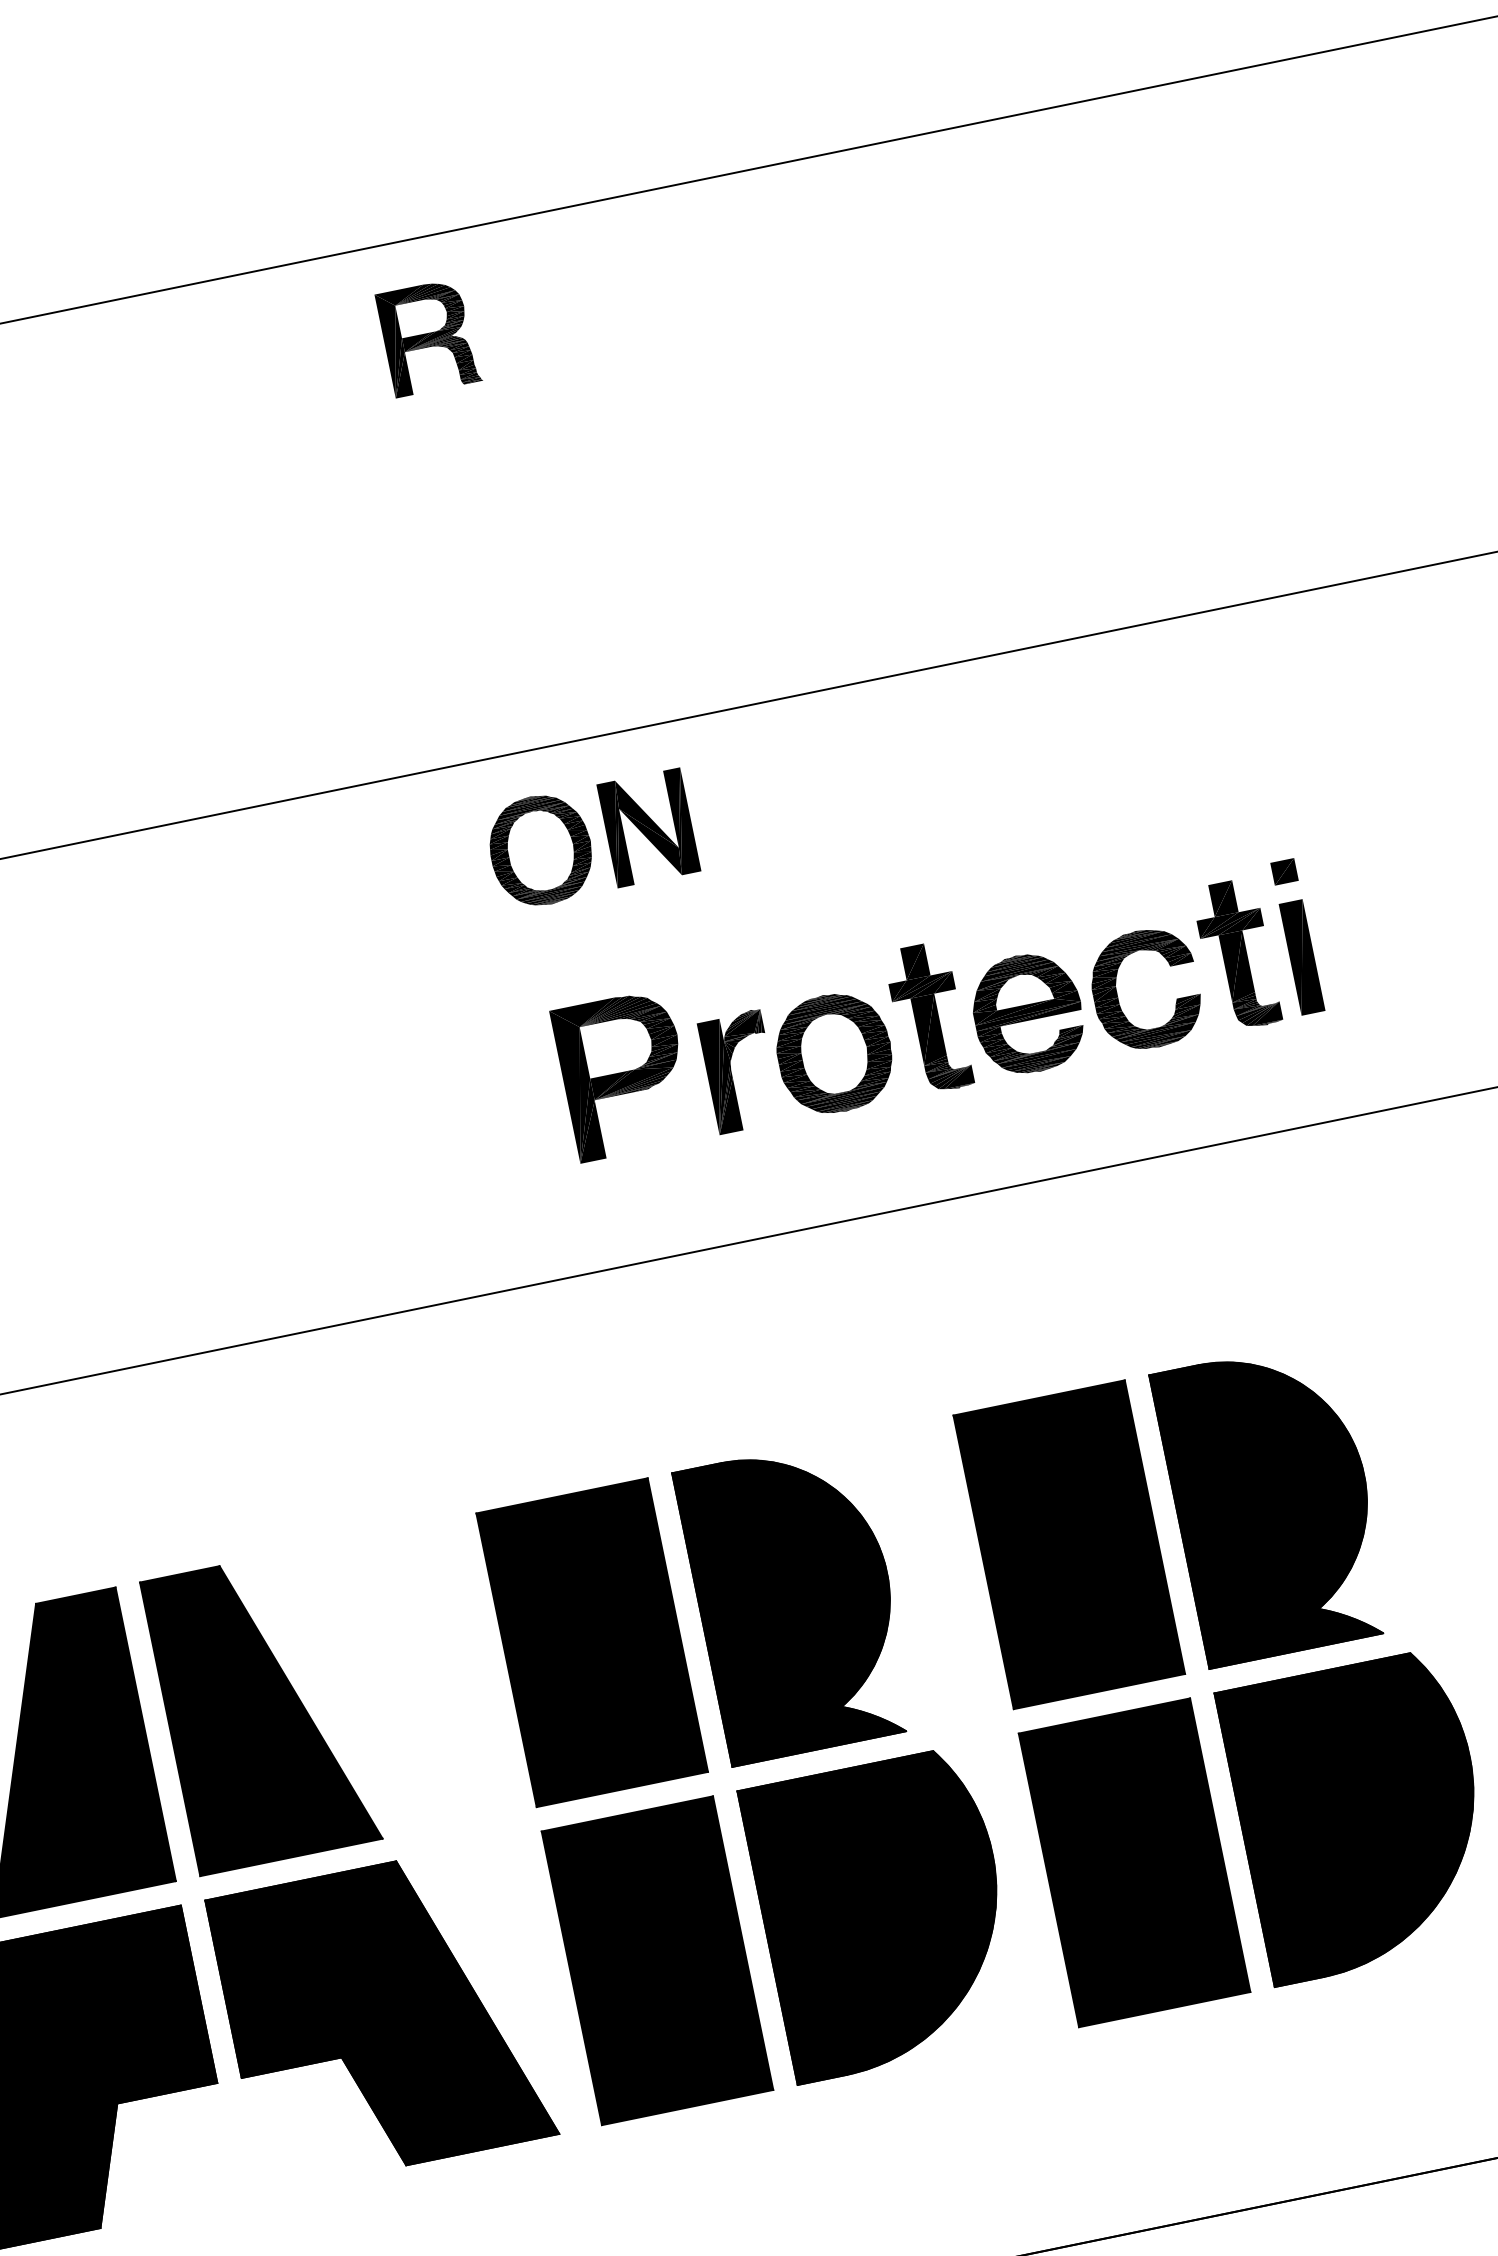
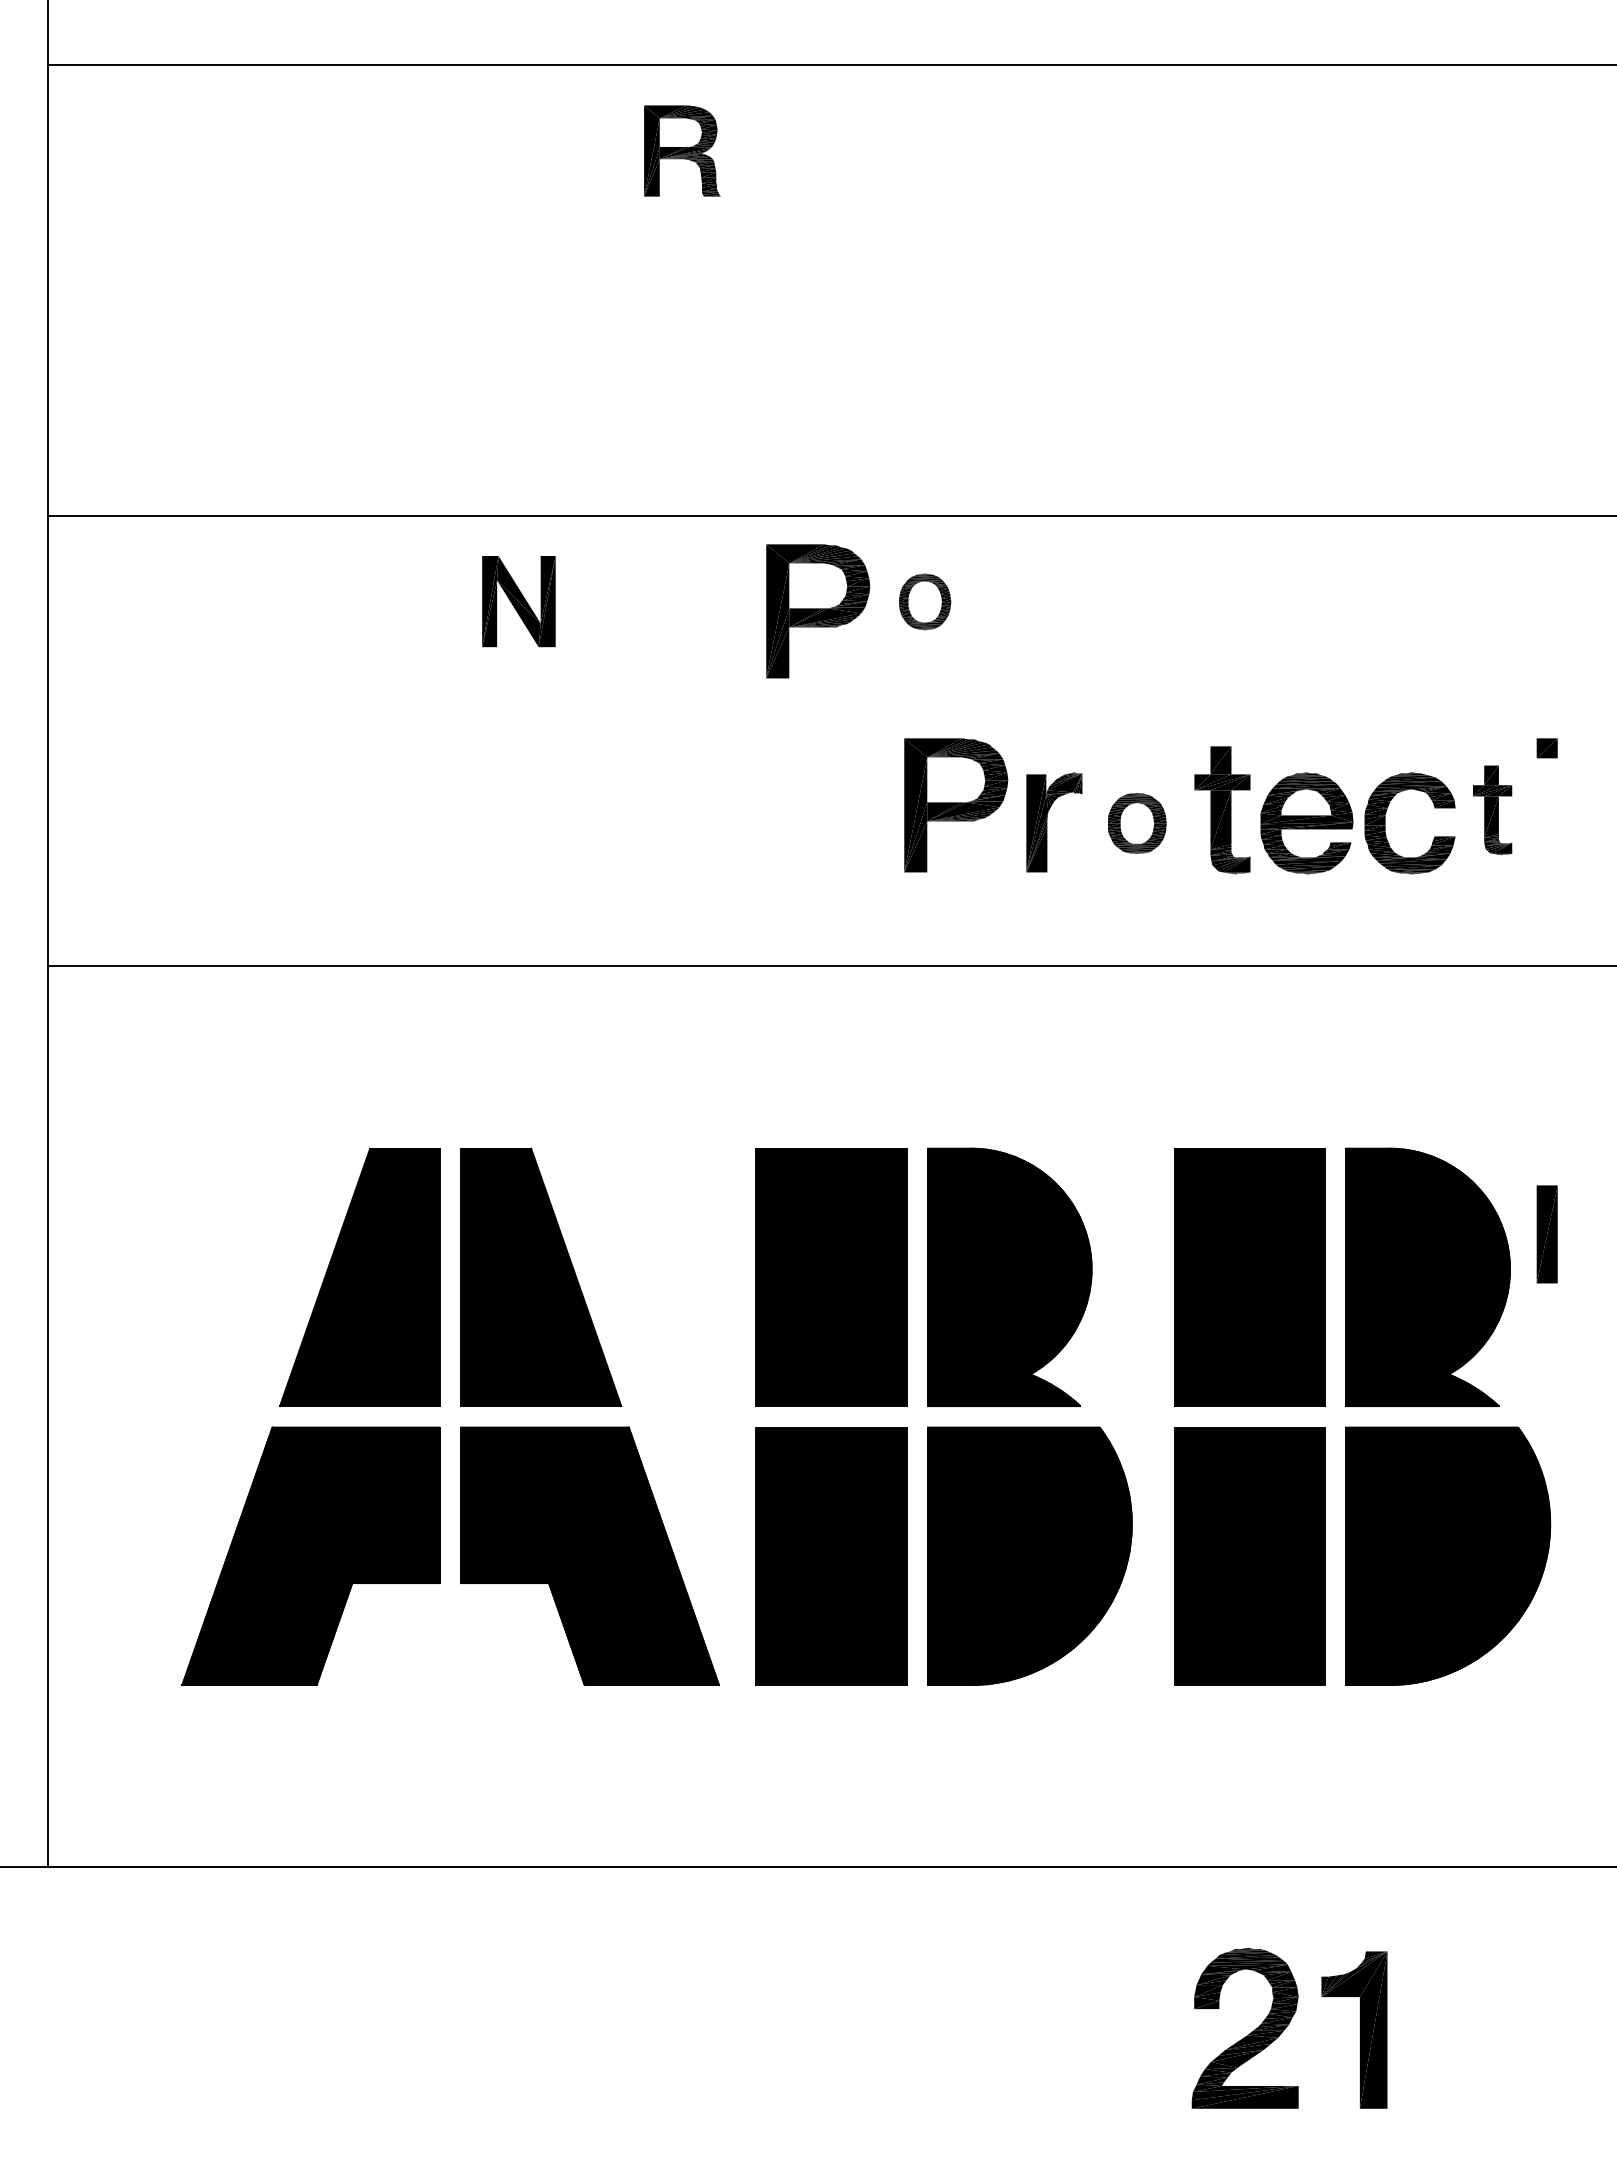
part: (428, 337) -> (682, 150), moved
part: (648, 827) -> (518, 601), moved
part: (540, 850) -> (924, 601), size x0.6
part: (421, 886) -> (818, 611), added
part: (1236, 955) -> (1492, 810), size x0.7
part: (1301, 957) -> (1546, 1234), moved
part: (834, 1053) -> (1137, 823), size x0.6

